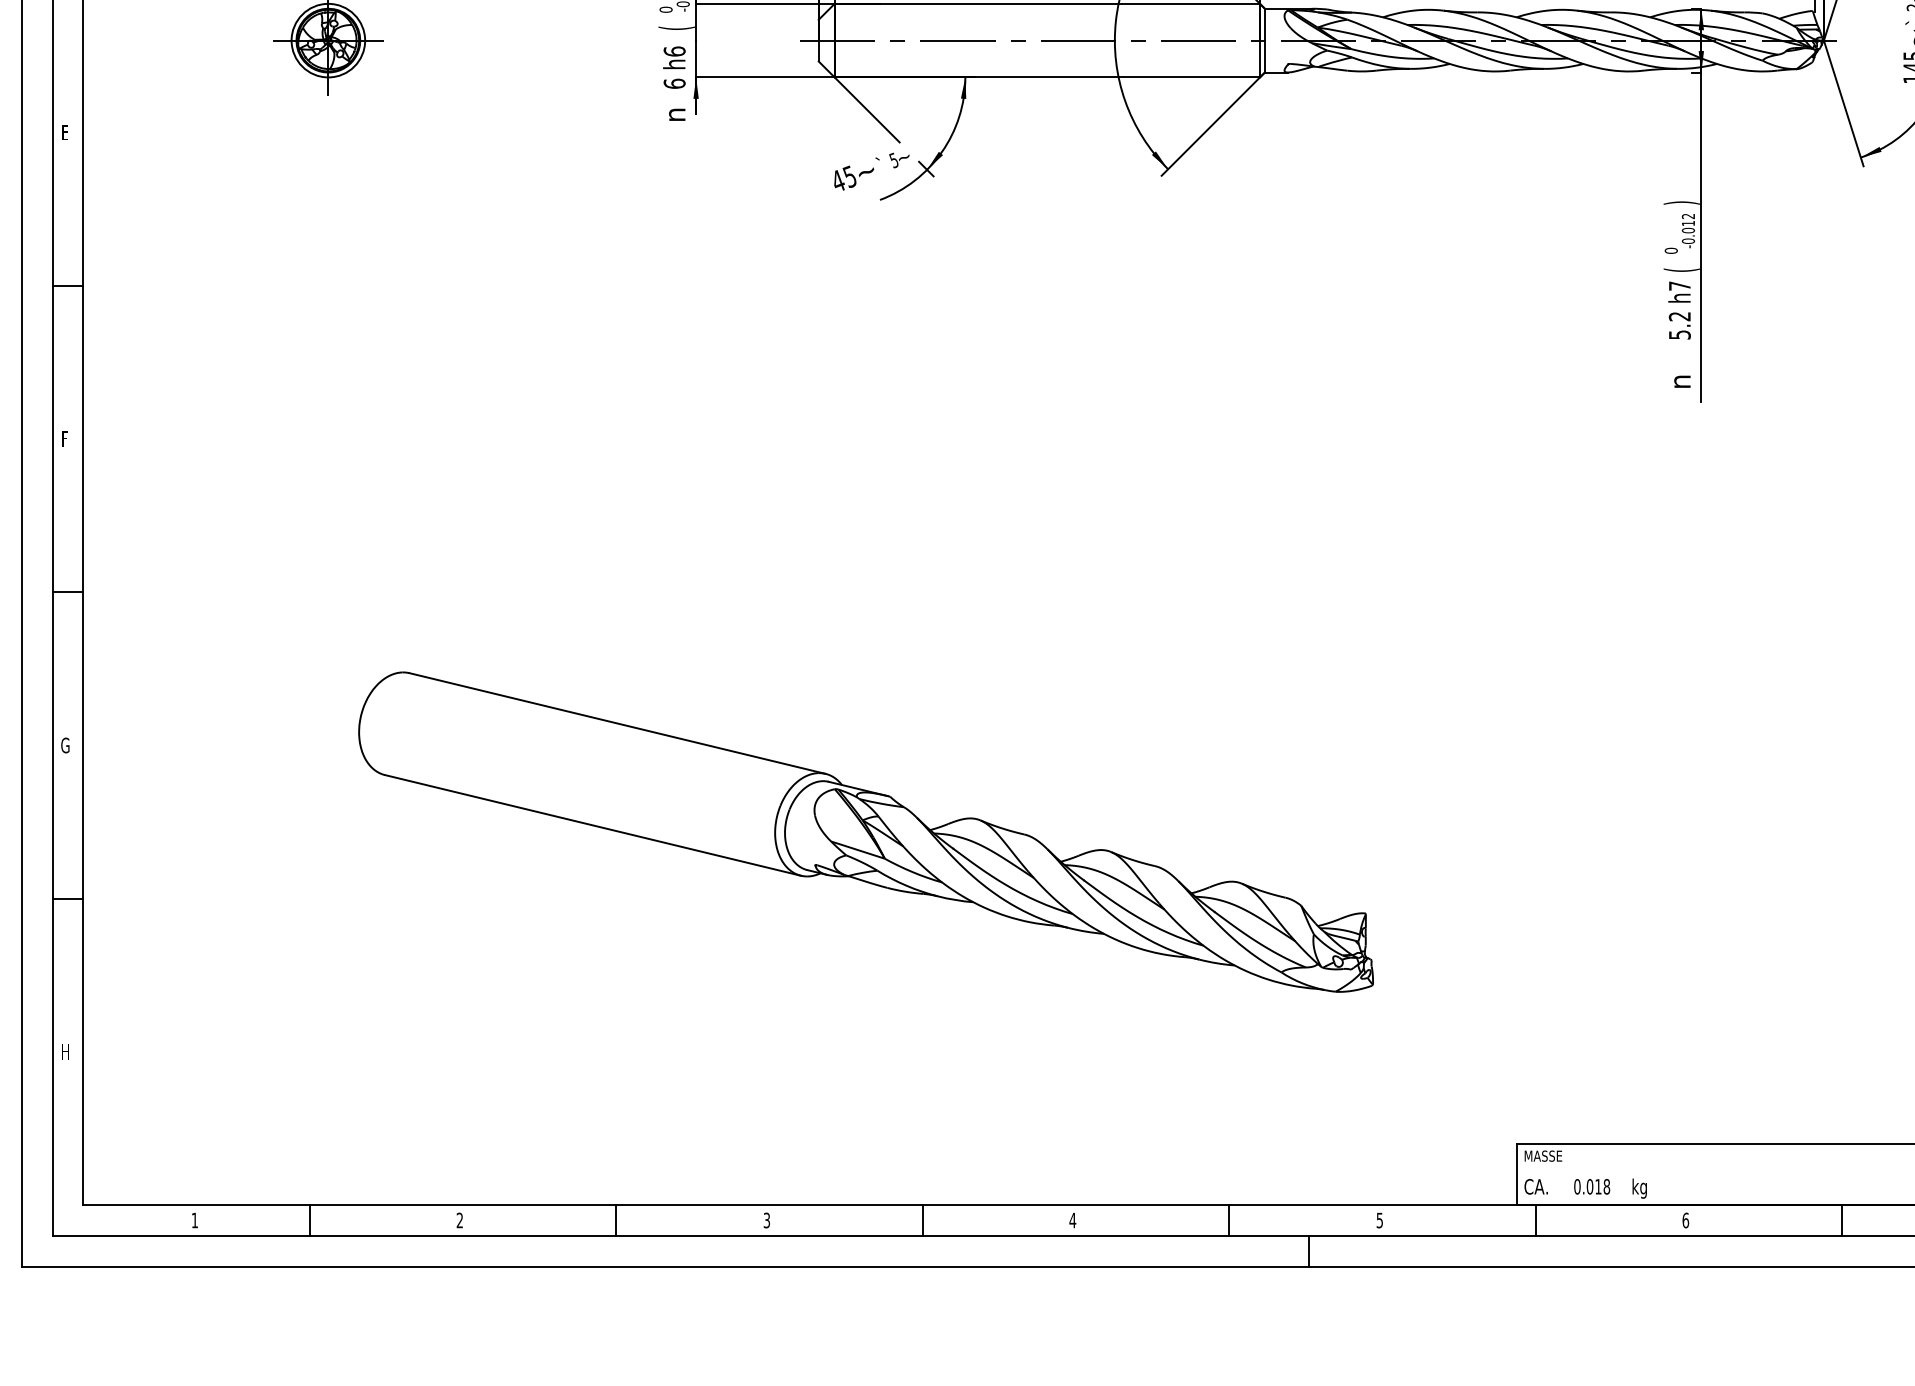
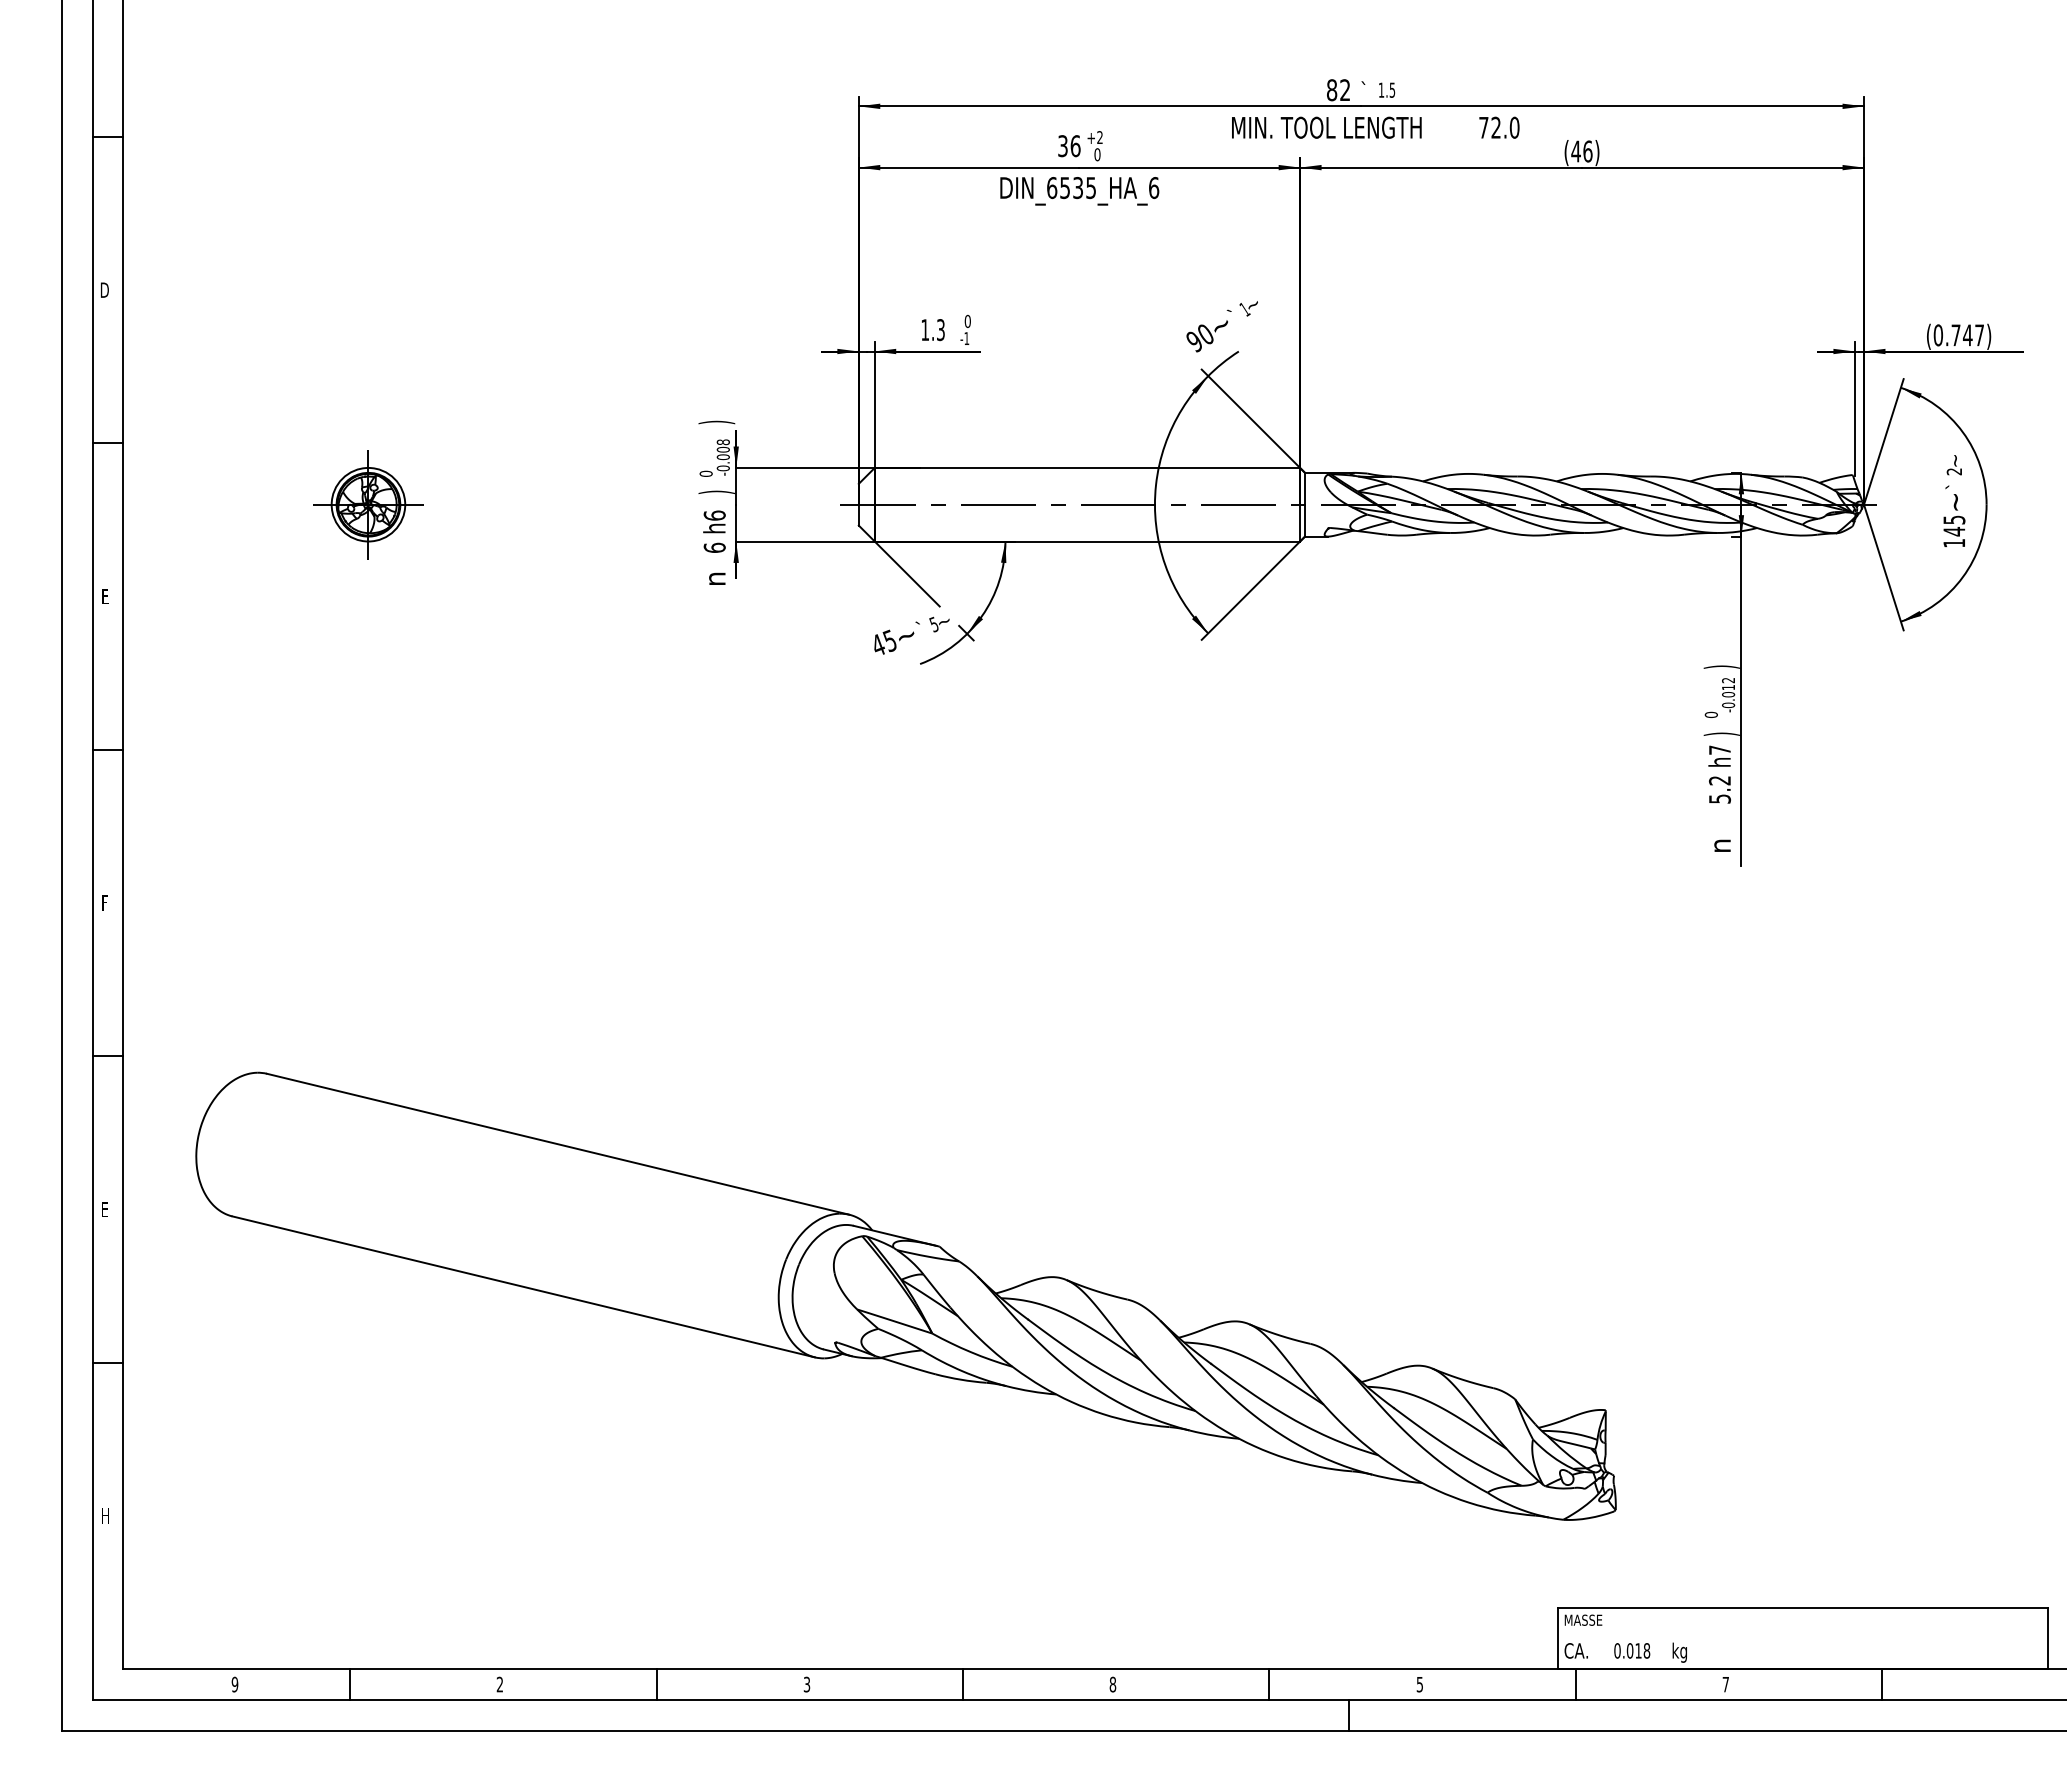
text: (676, 28) -> (716, 492), ( -> )
text: (1681, 269) -> (1721, 733), ( -> )
text: (65, 745) -> (105, 1209), G -> E
part: (866, 831) -> (906, 1295), size x1.4
text: (194, 1220) -> (234, 1684), 1 -> 9
text: (1072, 1220) -> (1112, 1684), 4 -> 8
text: (1685, 1220) -> (1725, 1684), 6 -> 7

